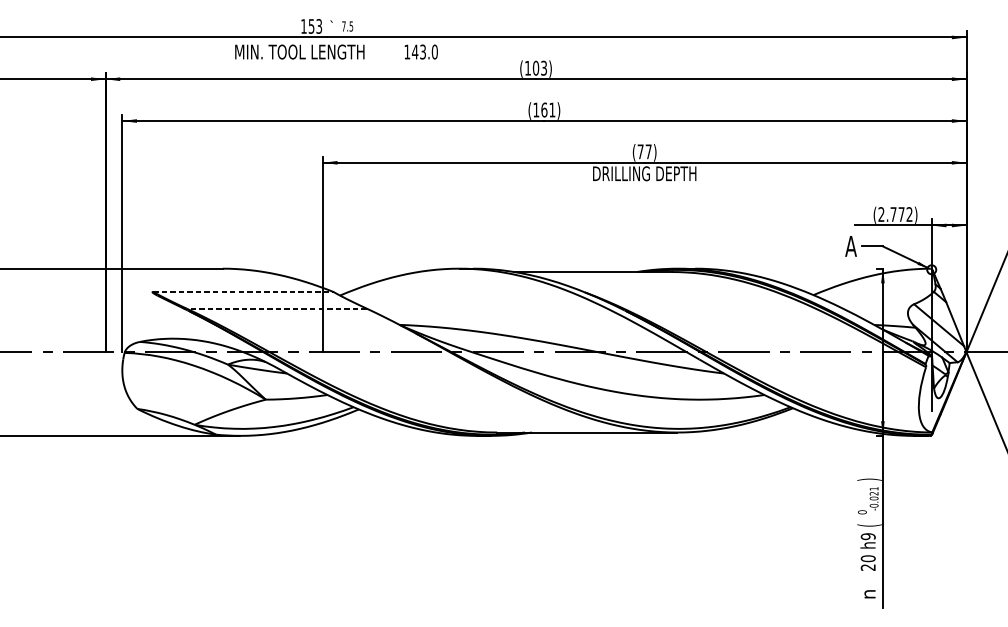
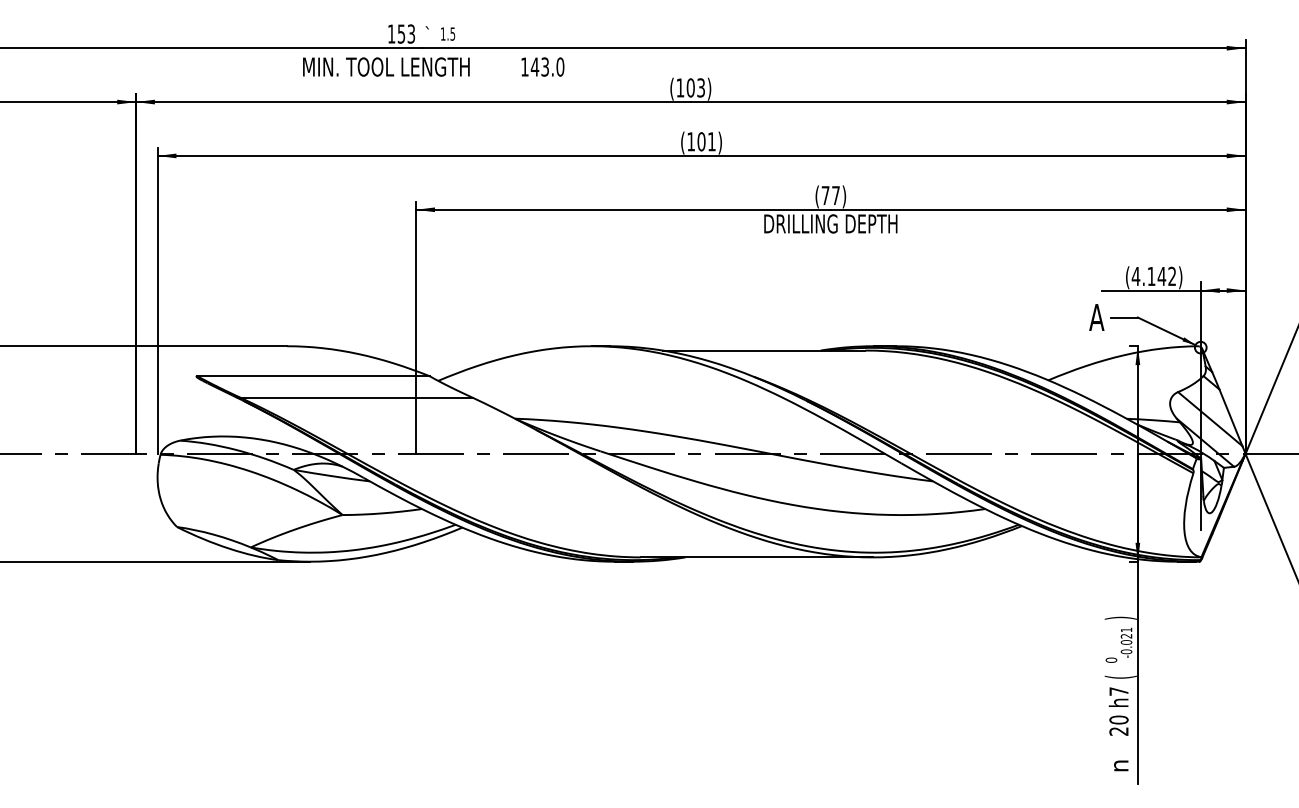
text: (343, 26) -> (442, 33), 7.5 -> 1.5
text: (544, 109) -> (701, 141), (161) -> (101)
text: (891, 213) -> (1148, 275), (2.772) -> (4.142)
line: (244, 292) -> (314, 376), dashed -> solid
line: (275, 308) -> (355, 397), dashed -> solid
text: (867, 536) -> (1118, 691), h9 -> h7

